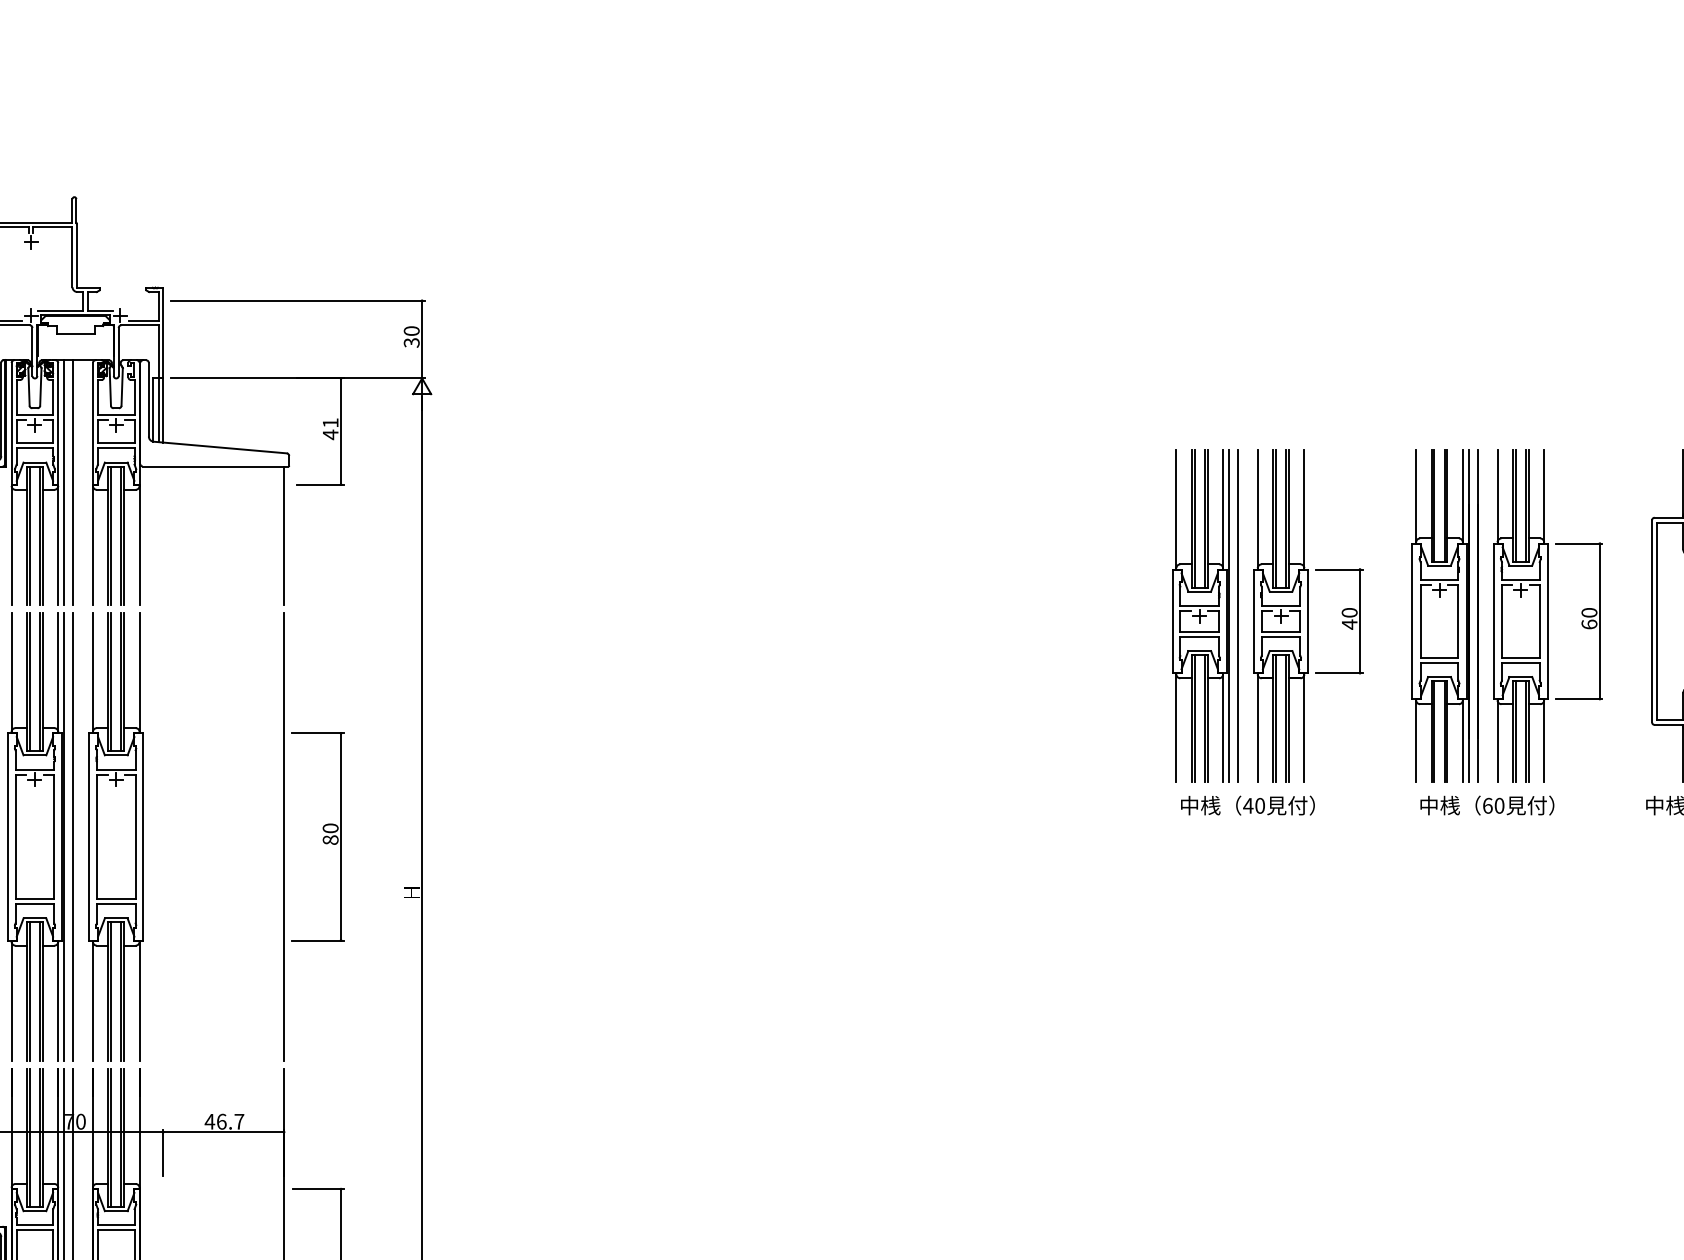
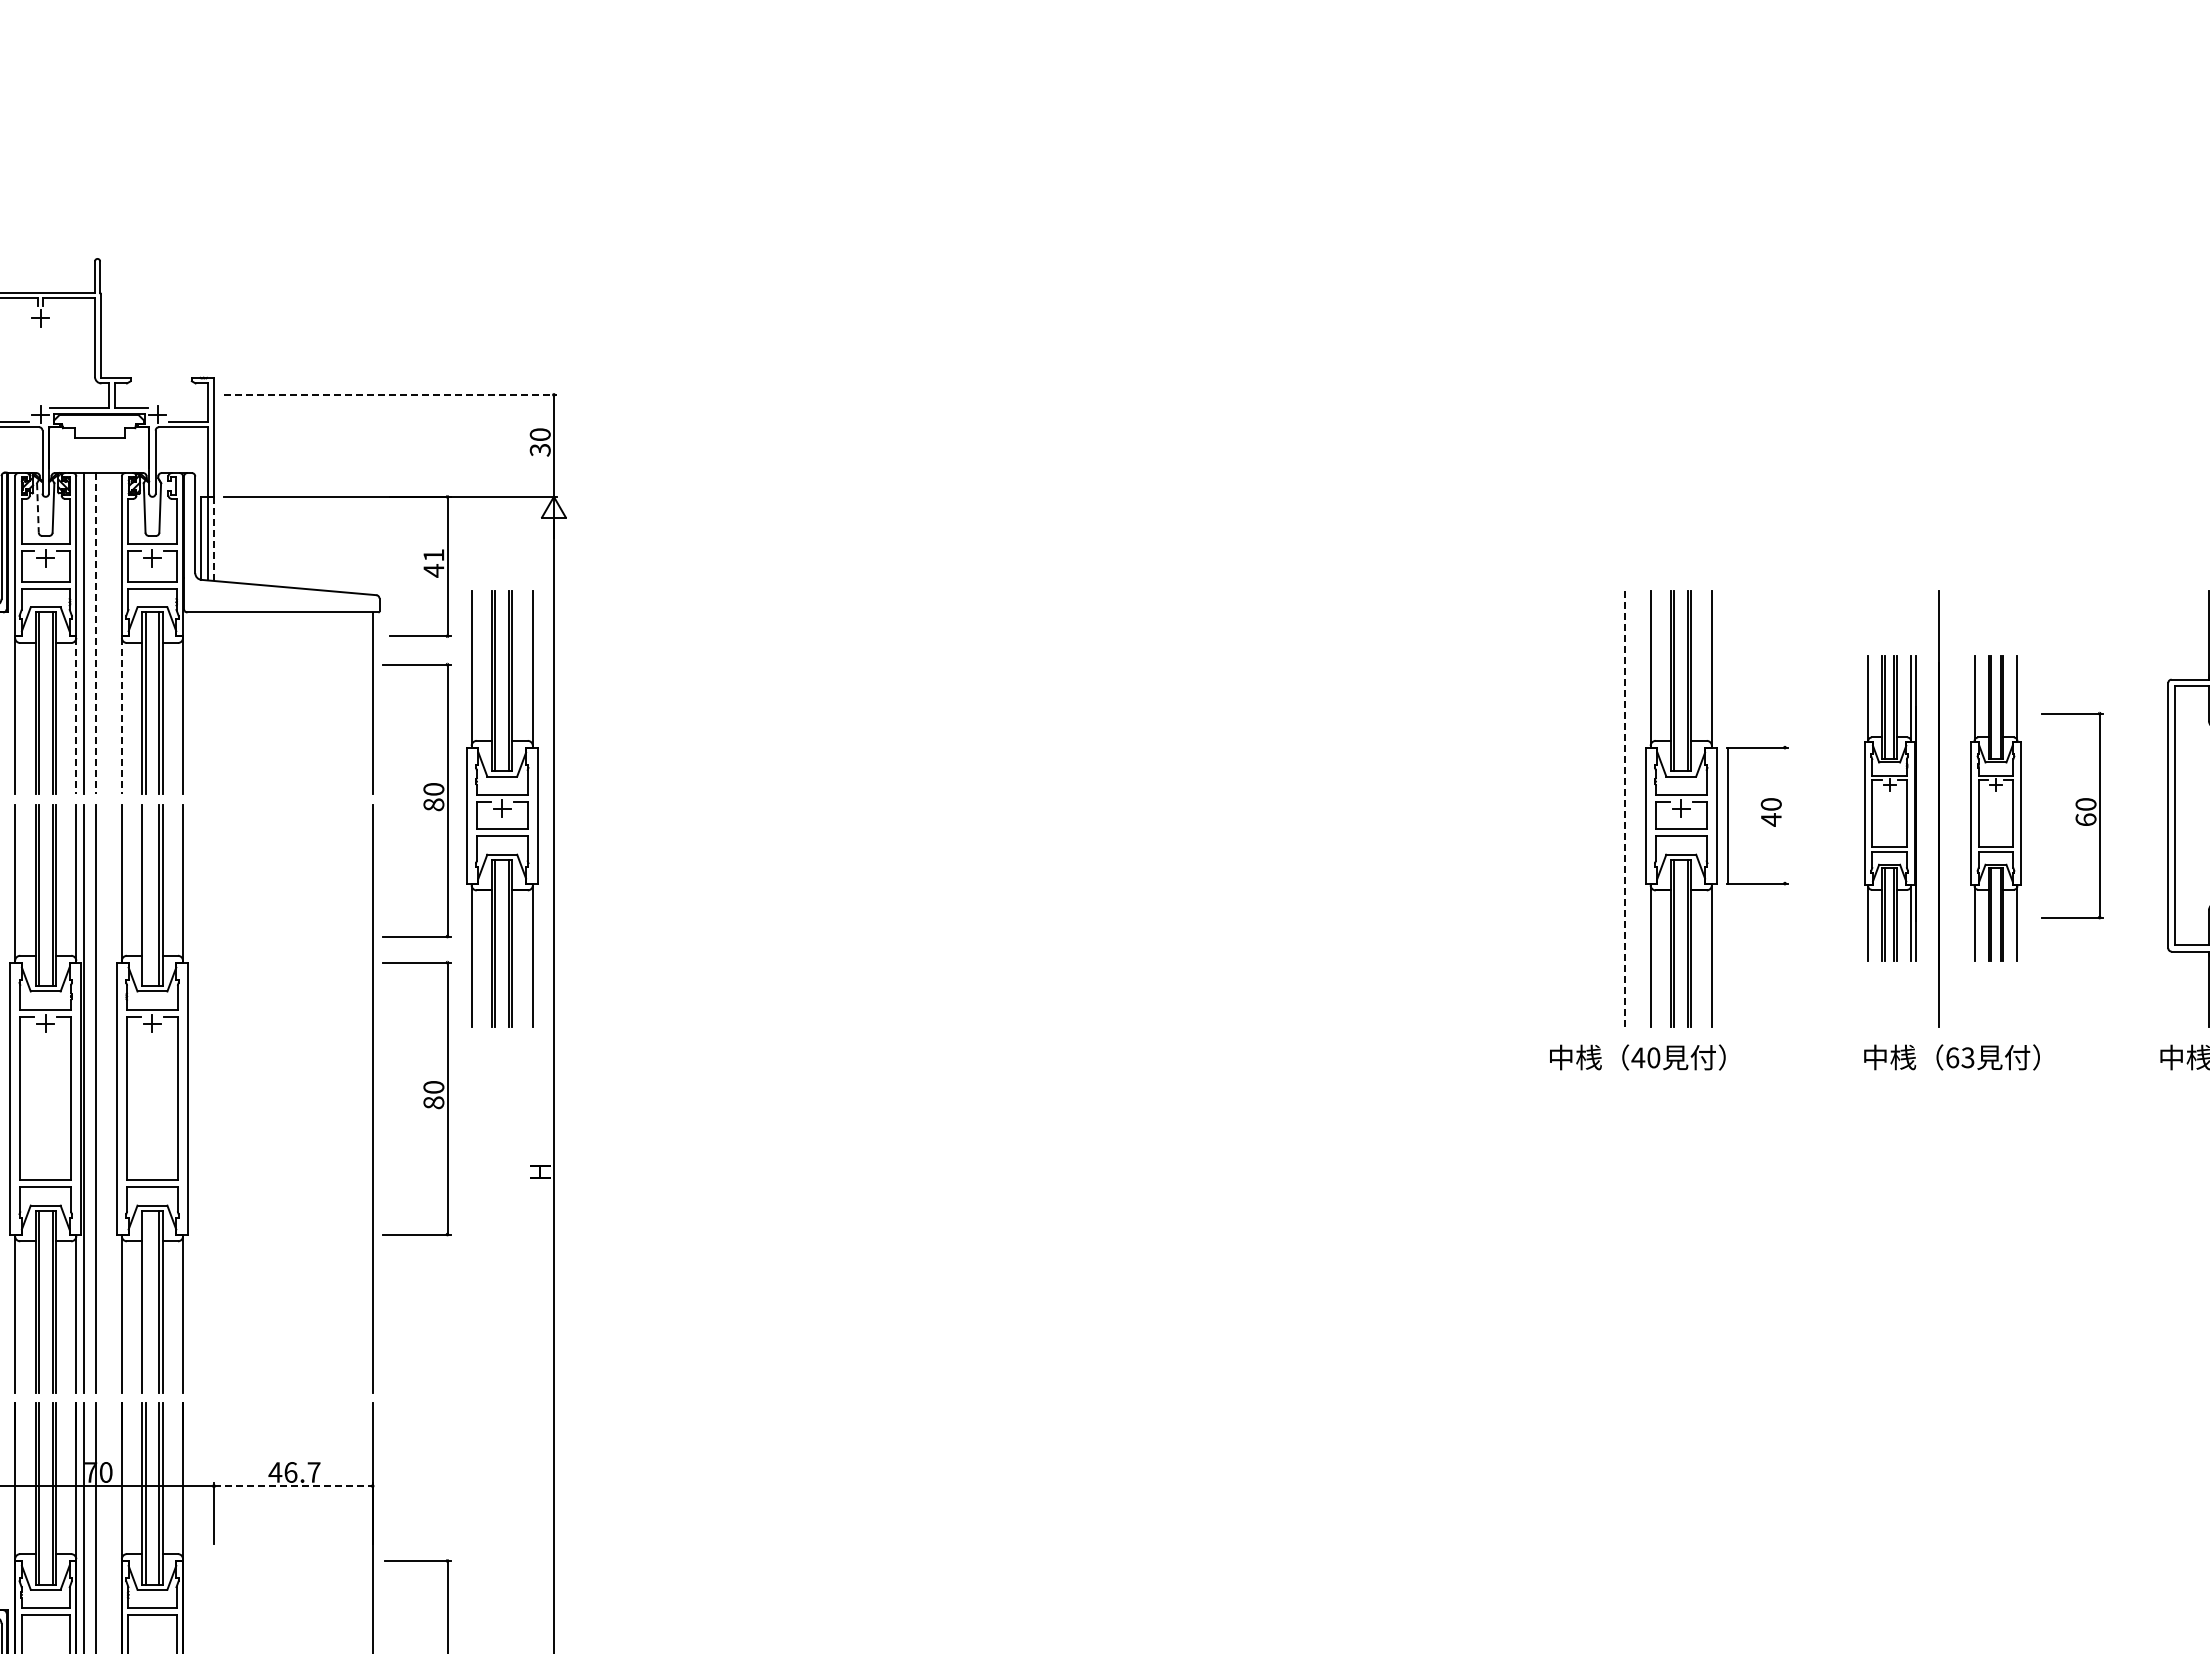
line: (297, 300) -> (390, 394), solid -> dashed
line: (28, 386) -> (37, 507), solid -> dashed
line: (163, 410) -> (214, 539), solid -> dashed
line: (72, 482) -> (95, 633), solid -> dashed
line: (58, 545) -> (76, 716), solid -> dashed
line: (92, 545) -> (121, 716), solid -> dashed
part: (322, 611) -> (423, 802), added
part: (382, 615) -> (502, 808), added
part: (1200, 615) -> (1575, 808), removed
line: (1237, 615) -> (1624, 808), solid -> dashed
part: (1440, 615) -> (1890, 808), size x0.7
part: (1520, 615) -> (1995, 808), size x0.7
line: (1359, 621) -> (1727, 815), moved
line: (110, 682) -> (145, 895), removed
text: (1499, 805) -> (1967, 1057), 60 -> 63
line: (110, 991) -> (145, 1301), removed
line: (223, 1132) -> (293, 1486), solid -> dashed

